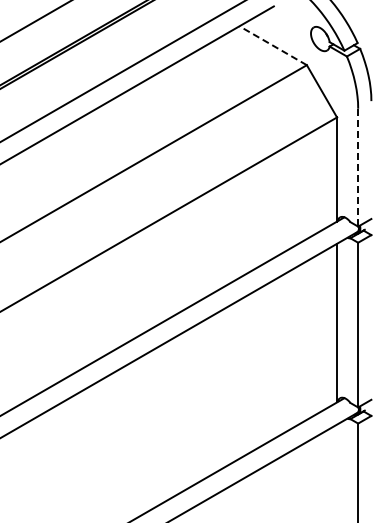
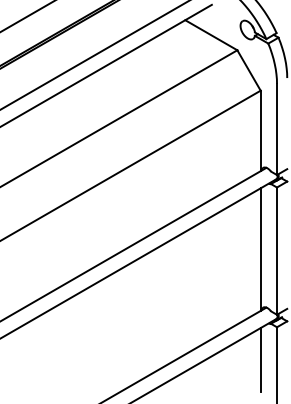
line: (273, 45) -> (211, 35), dashed -> solid
line: (358, 167) -> (277, 129), dashed -> solid
line: (337, 465) -> (261, 359), added

